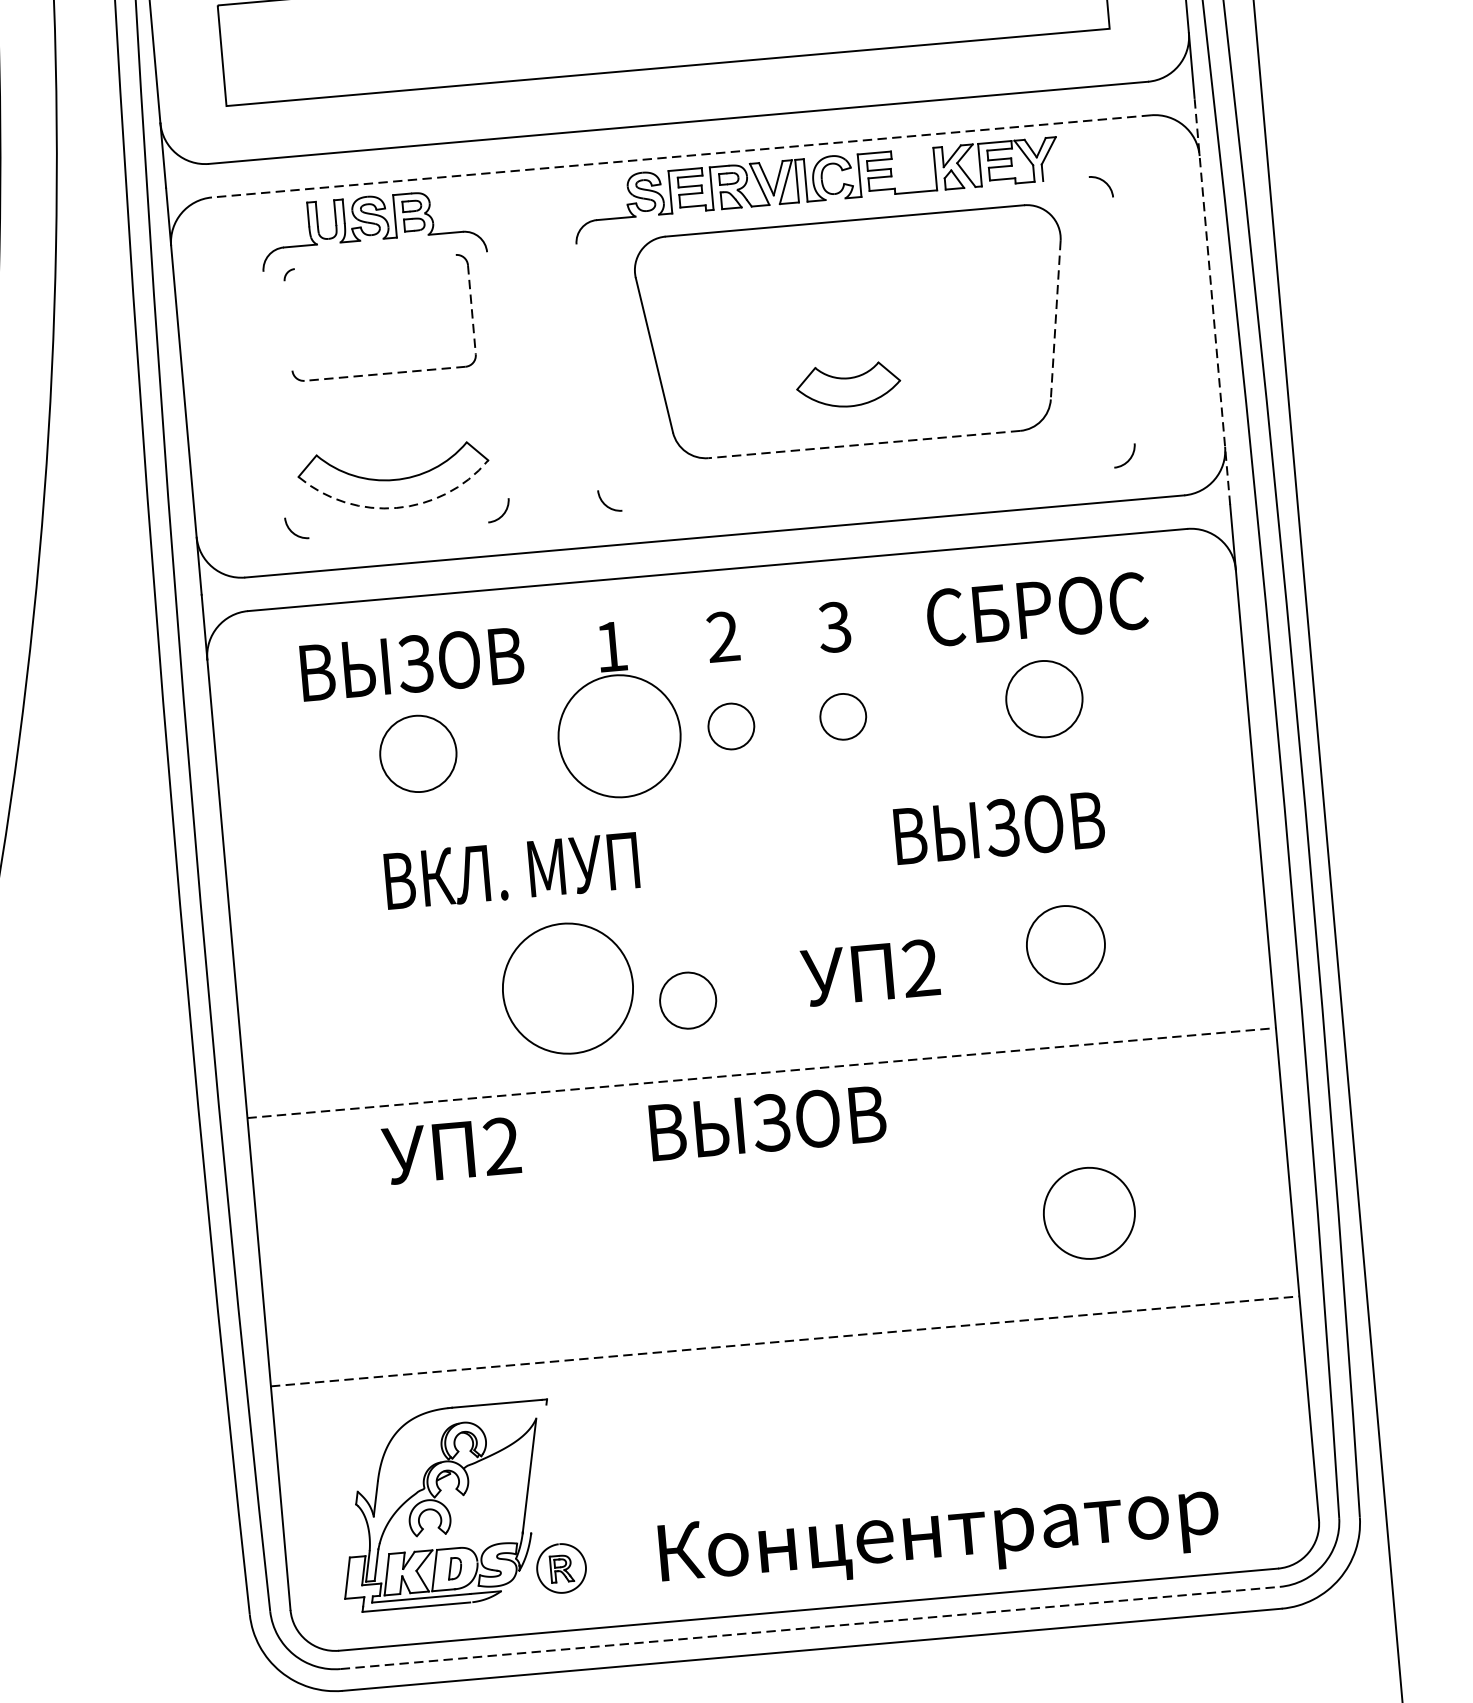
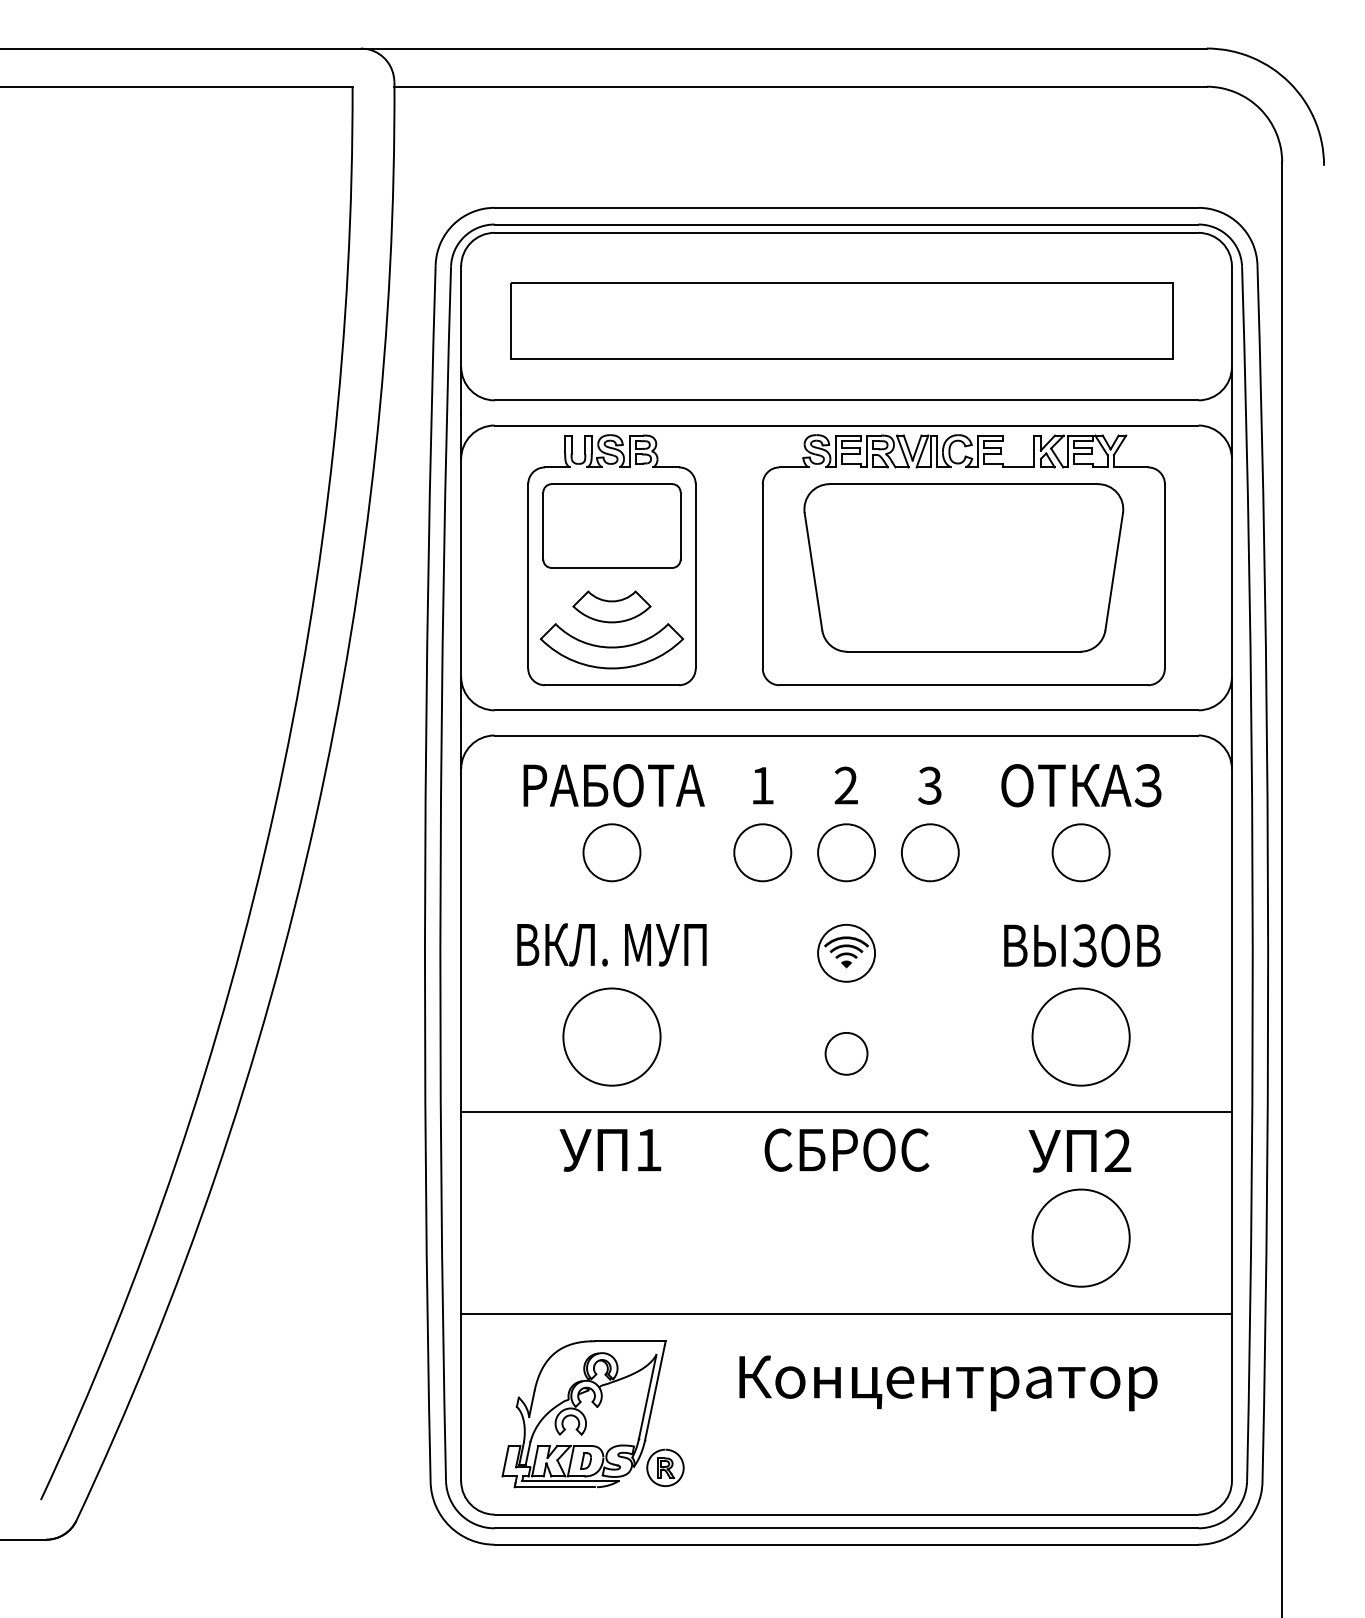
line: (681, 156) -> (846, 425), dashed -> solid
line: (1065, 179) -> (1130, 467), added
line: (374, 262) -> (611, 484), added
line: (1211, 300) -> (1231, 567), dashed -> solid
line: (471, 310) -> (680, 526), dashed -> solid
line: (1123, 320) -> (1164, 576), added
line: (1056, 321) -> (1114, 572), dashed -> solid
line: (288, 325) -> (543, 525), added
line: (586, 367) -> (762, 576), added
line: (384, 373) -> (611, 567), dashed -> solid
line: (497, 375) -> (695, 576), added
part: (848, 385) -> (611, 606), moved
line: (274, 394) -> (528, 576), added
line: (863, 444) -> (963, 651), dashed -> solid
line: (867, 489) -> (963, 685), added
arc: (396, 508) -> (611, 668), dashed -> solid
line: (398, 530) -> (611, 685), added
text: (1037, 609) -> (1081, 785), СБРОС -> ОТКАЗ
text: (412, 663) -> (613, 785), ВЫЗОВ -> РАБОТА
circle: (843, 716) -> (930, 852), size x1.67
circle: (731, 726) -> (846, 852), size x1.67
circle: (619, 735) -> (762, 852), size x0.62
text: (999, 827) -> (1082, 945), moved
part: (743, 860) -> (846, 953), added
text: (511, 870) -> (611, 944), moved
circle: (1065, 944) -> (1080, 1036), size x1.67
text: (869, 972) -> (1079, 1150), moved
circle: (567, 987) -> (611, 1036), moved
circle: (688, 1000) -> (846, 1053), moved
line: (762, 1072) -> (847, 1112), dashed -> solid
text: (767, 1122) -> (847, 1149), ВЫЗОВ -> СБРОС
text: (501, 1145) -> (648, 1149), 2 -> 1
circle: (1088, 1212) -> (1080, 1237), size x1.43
line: (786, 1341) -> (847, 1313), dashed -> solid
line: (538, 1469) -> (654, 1392), added
text: (939, 1537) -> (948, 1383), moved
line: (810, 1628) -> (846, 1528), dashed -> solid

